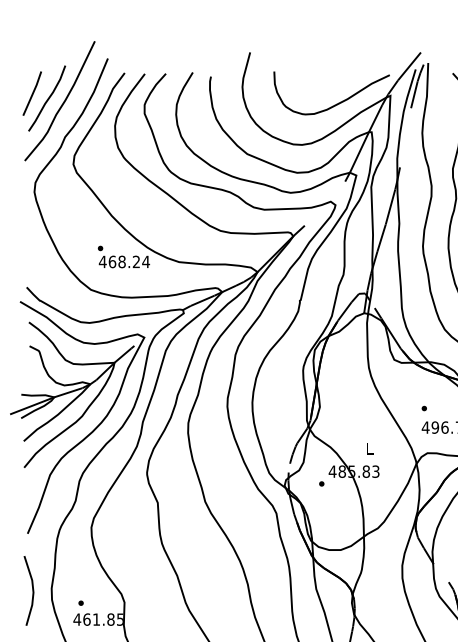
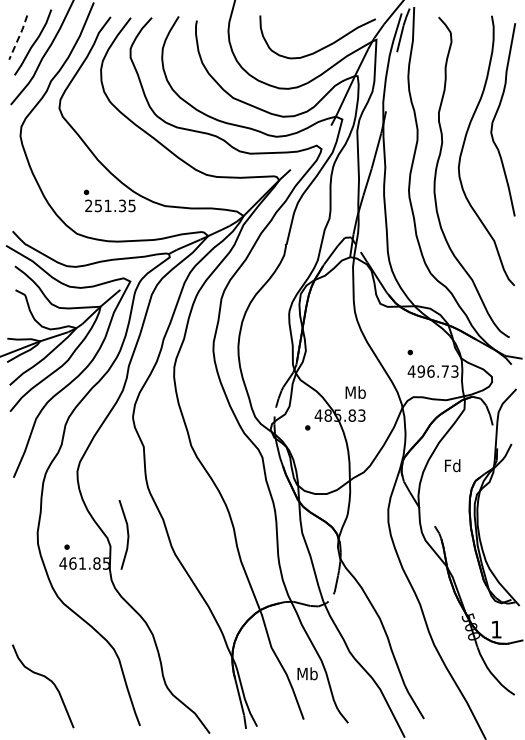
line: (33, 93) -> (19, 37), solid -> dashed
text: (124, 261) -> (110, 205), 468.24 -> 251.35
text: (369, 448) -> (355, 392), L -> Mb
line: (32, 590) -> (127, 534), moved

